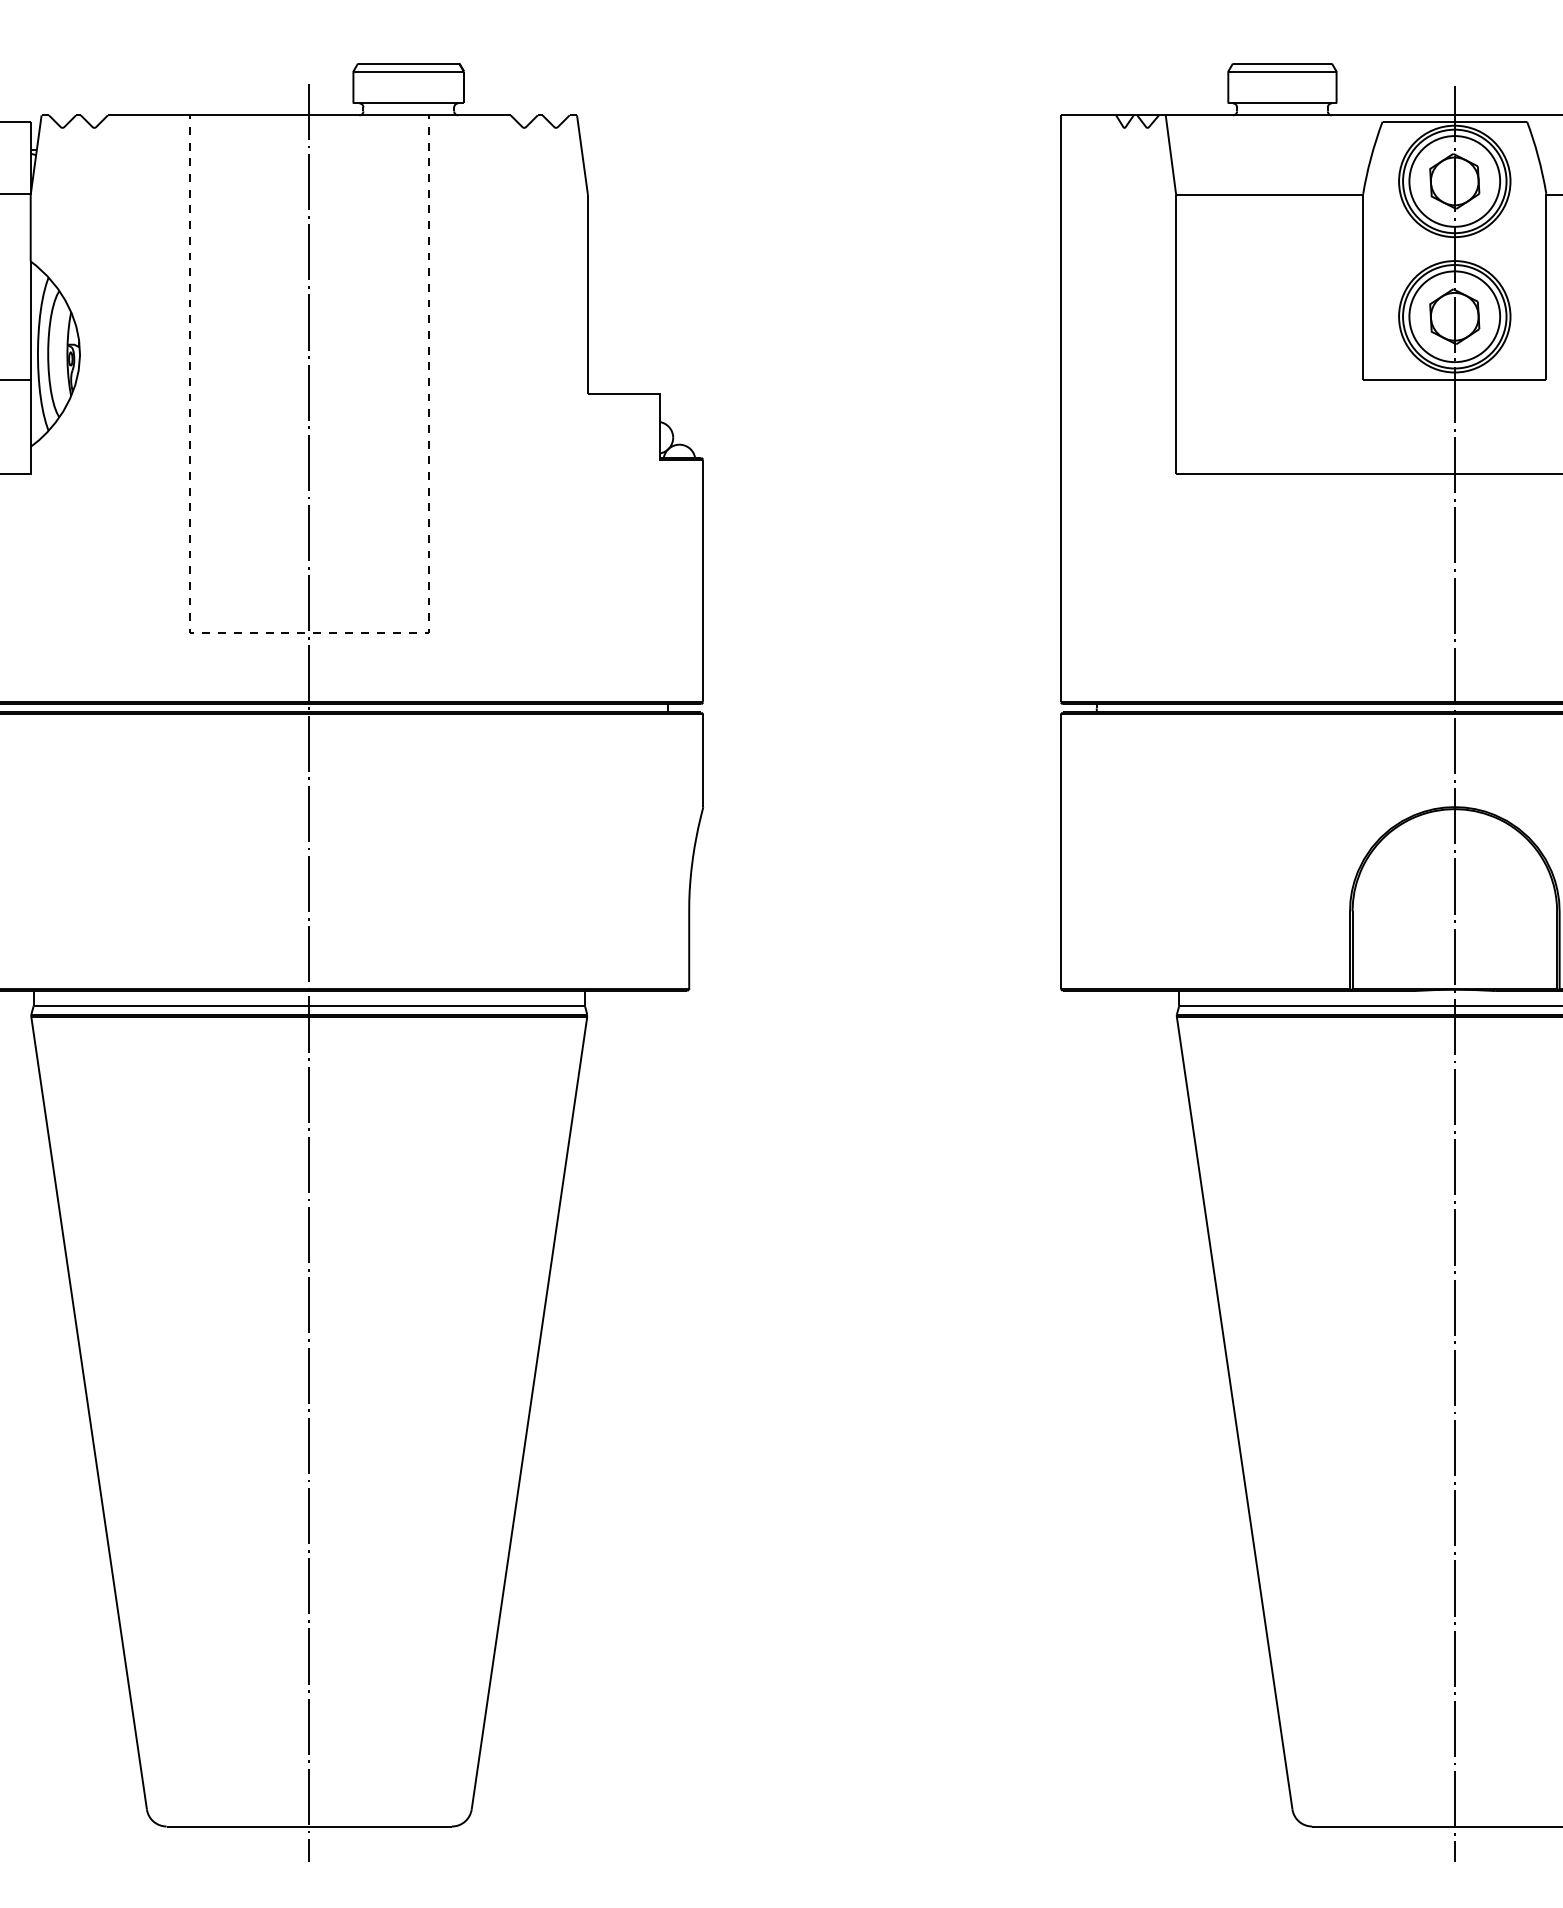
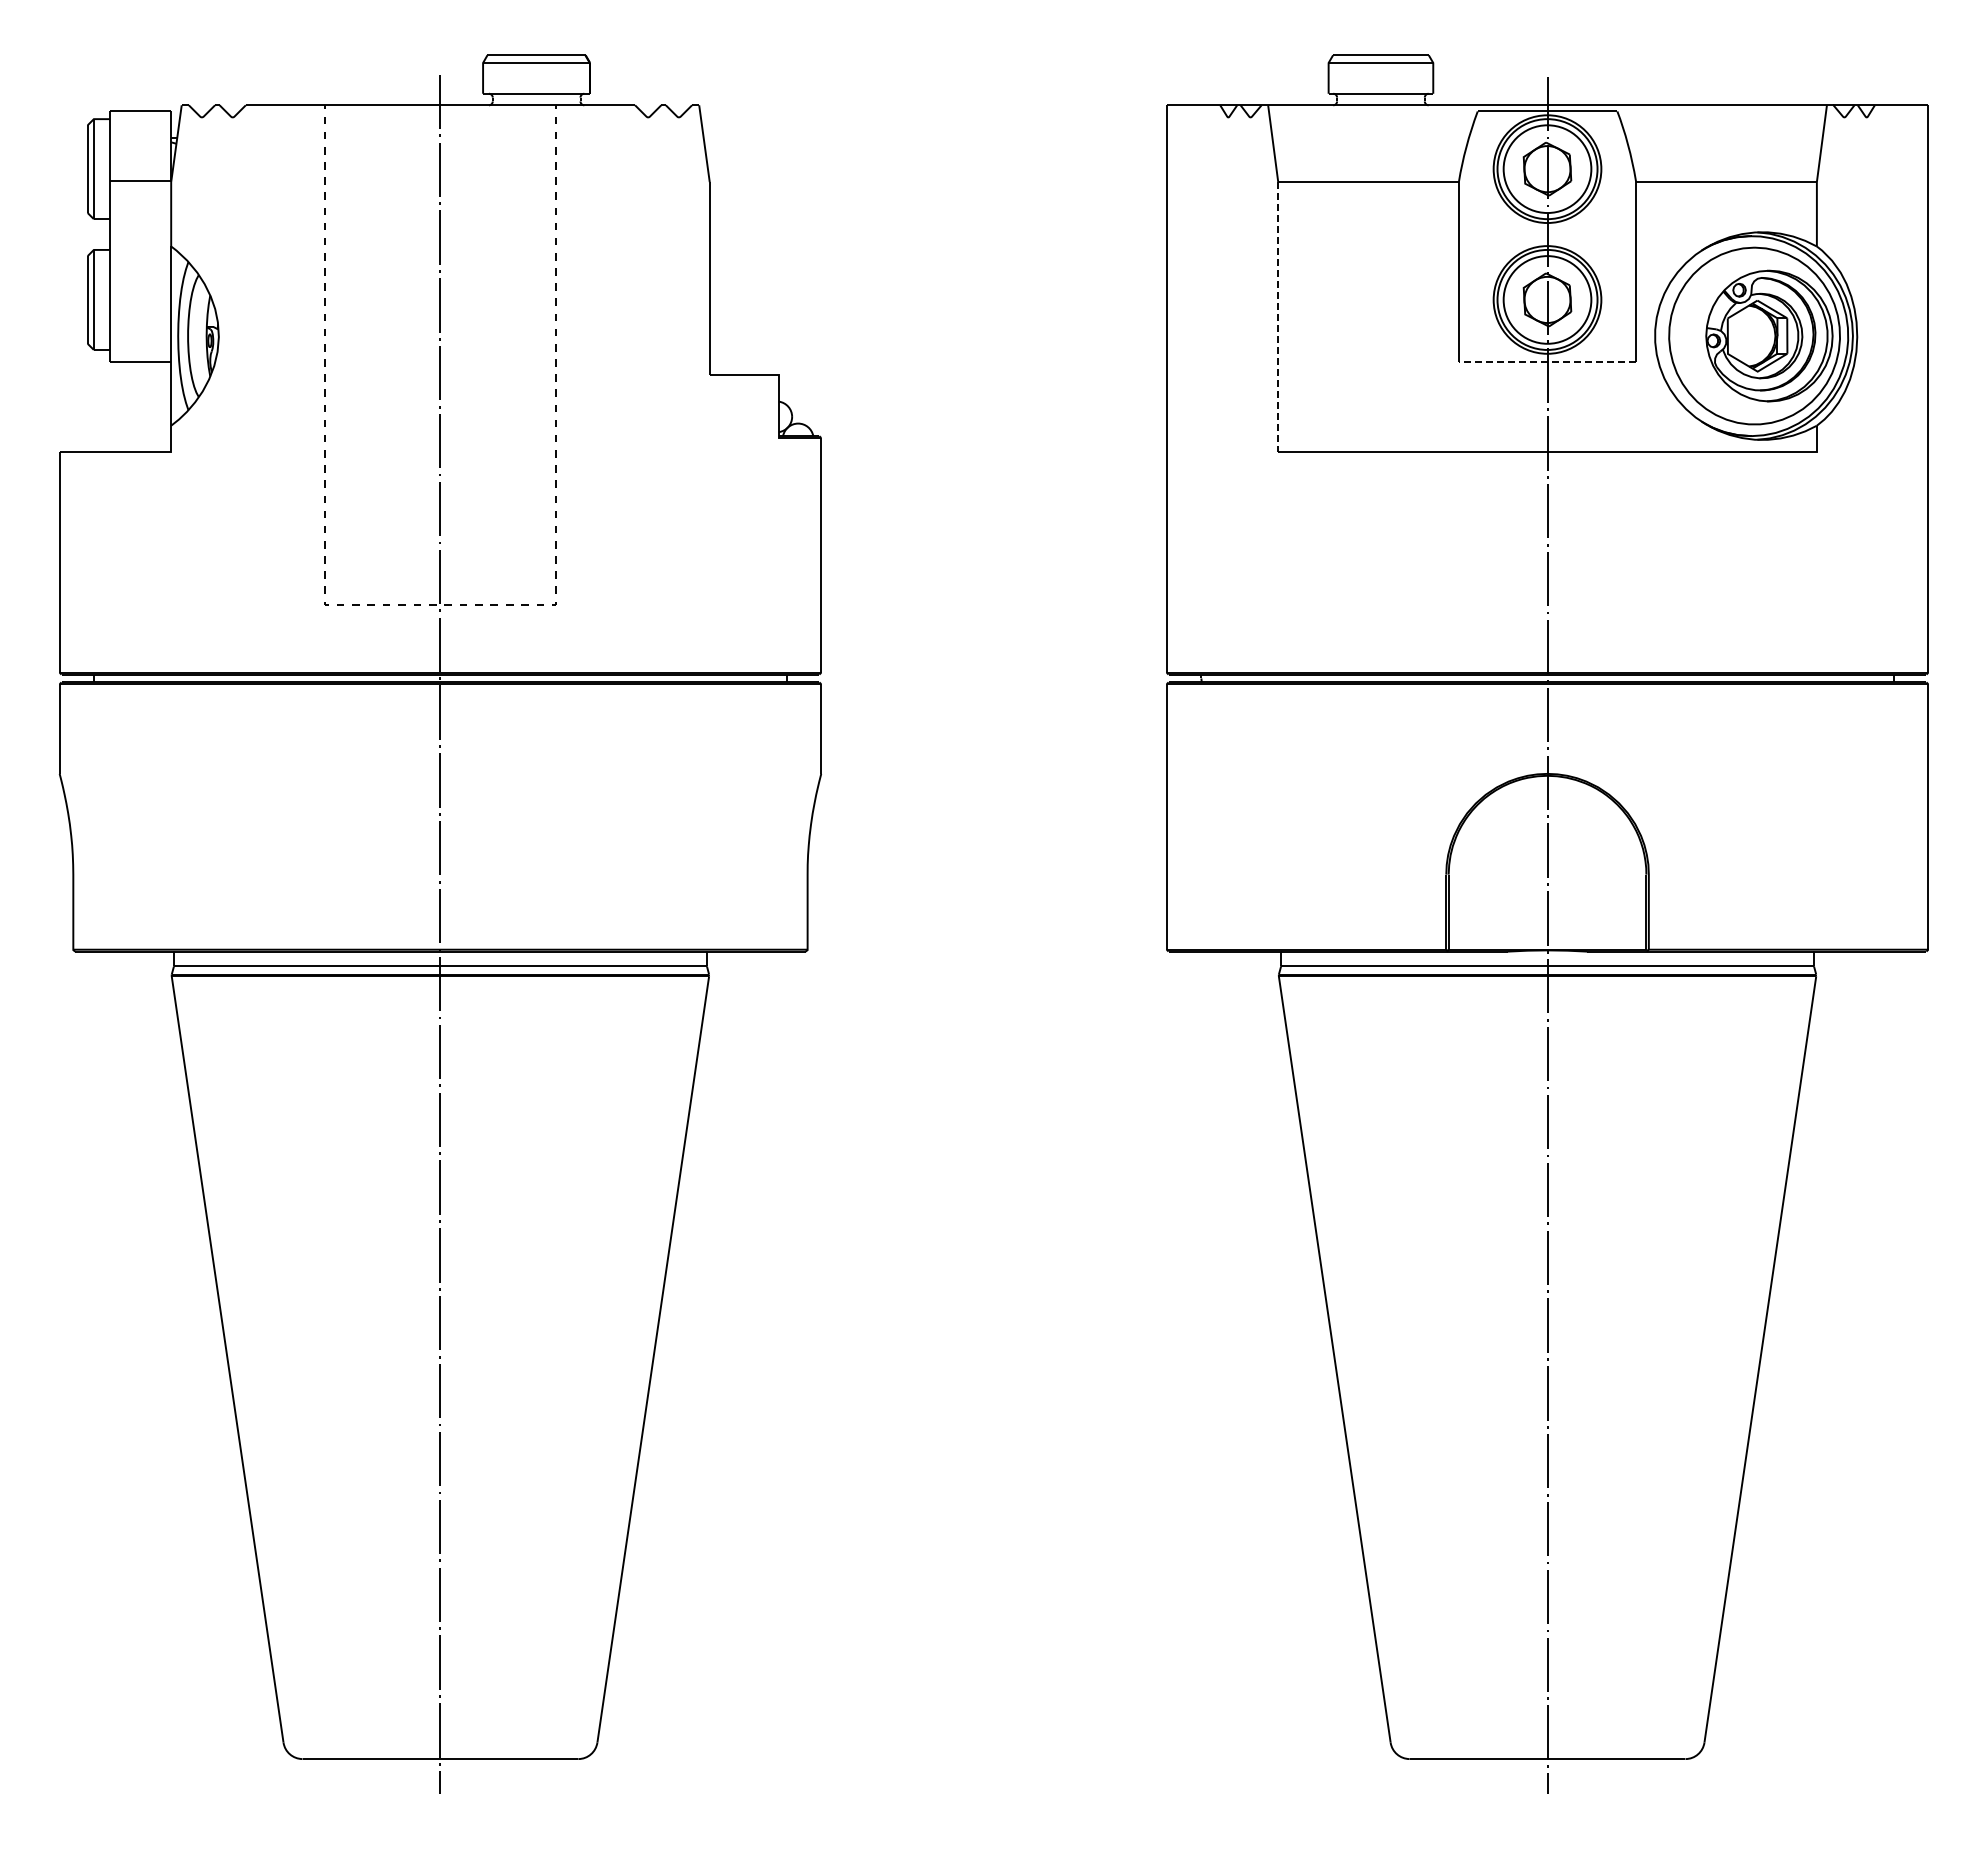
line: (1176, 333) -> (1278, 316), solid -> dashed
line: (1454, 380) -> (1547, 361), solid -> dashed

